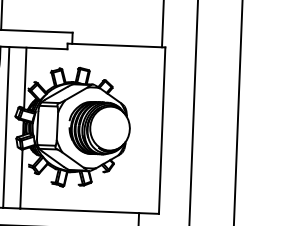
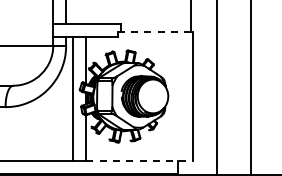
line: (116, 45) -> (155, 32), solid -> dashed
line: (89, 210) -> (139, 160), solid -> dashed

